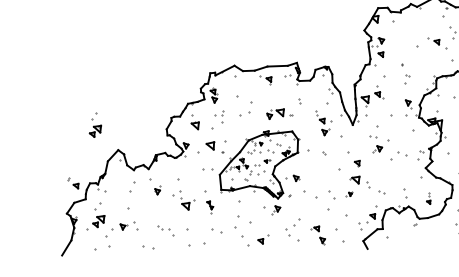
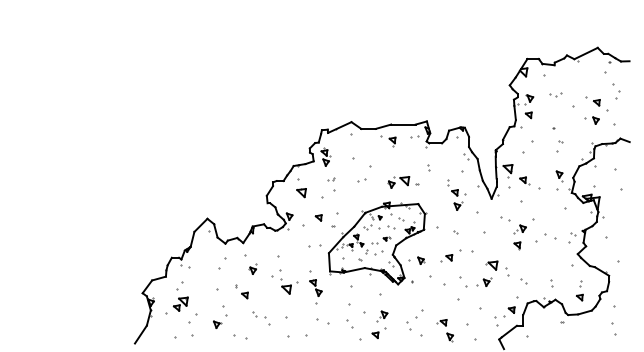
part: (402, 36) -> (555, 94), added
part: (433, 57) -> (591, 120), added
part: (378, 94) -> (524, 180), moved
part: (219, 113) -> (331, 179), size x0.62
part: (244, 113) -> (361, 180), size x0.62
part: (95, 125) -> (180, 187), removed
part: (373, 136) -> (505, 218), moved
part: (210, 145) -> (318, 217), size x0.62
part: (357, 163) -> (517, 245), moved
part: (320, 173) -> (450, 255), added
part: (73, 183) -> (241, 291), moved
part: (349, 193) -> (484, 281), size x1.67
part: (404, 193) -> (551, 283), size x0.62
part: (428, 198) -> (579, 290), size x1.43
part: (209, 206) -> (315, 291), size x1.67
part: (276, 210) -> (382, 316), moved
part: (123, 226) -> (217, 324), moved
part: (239, 232) -> (349, 323), size x0.62

